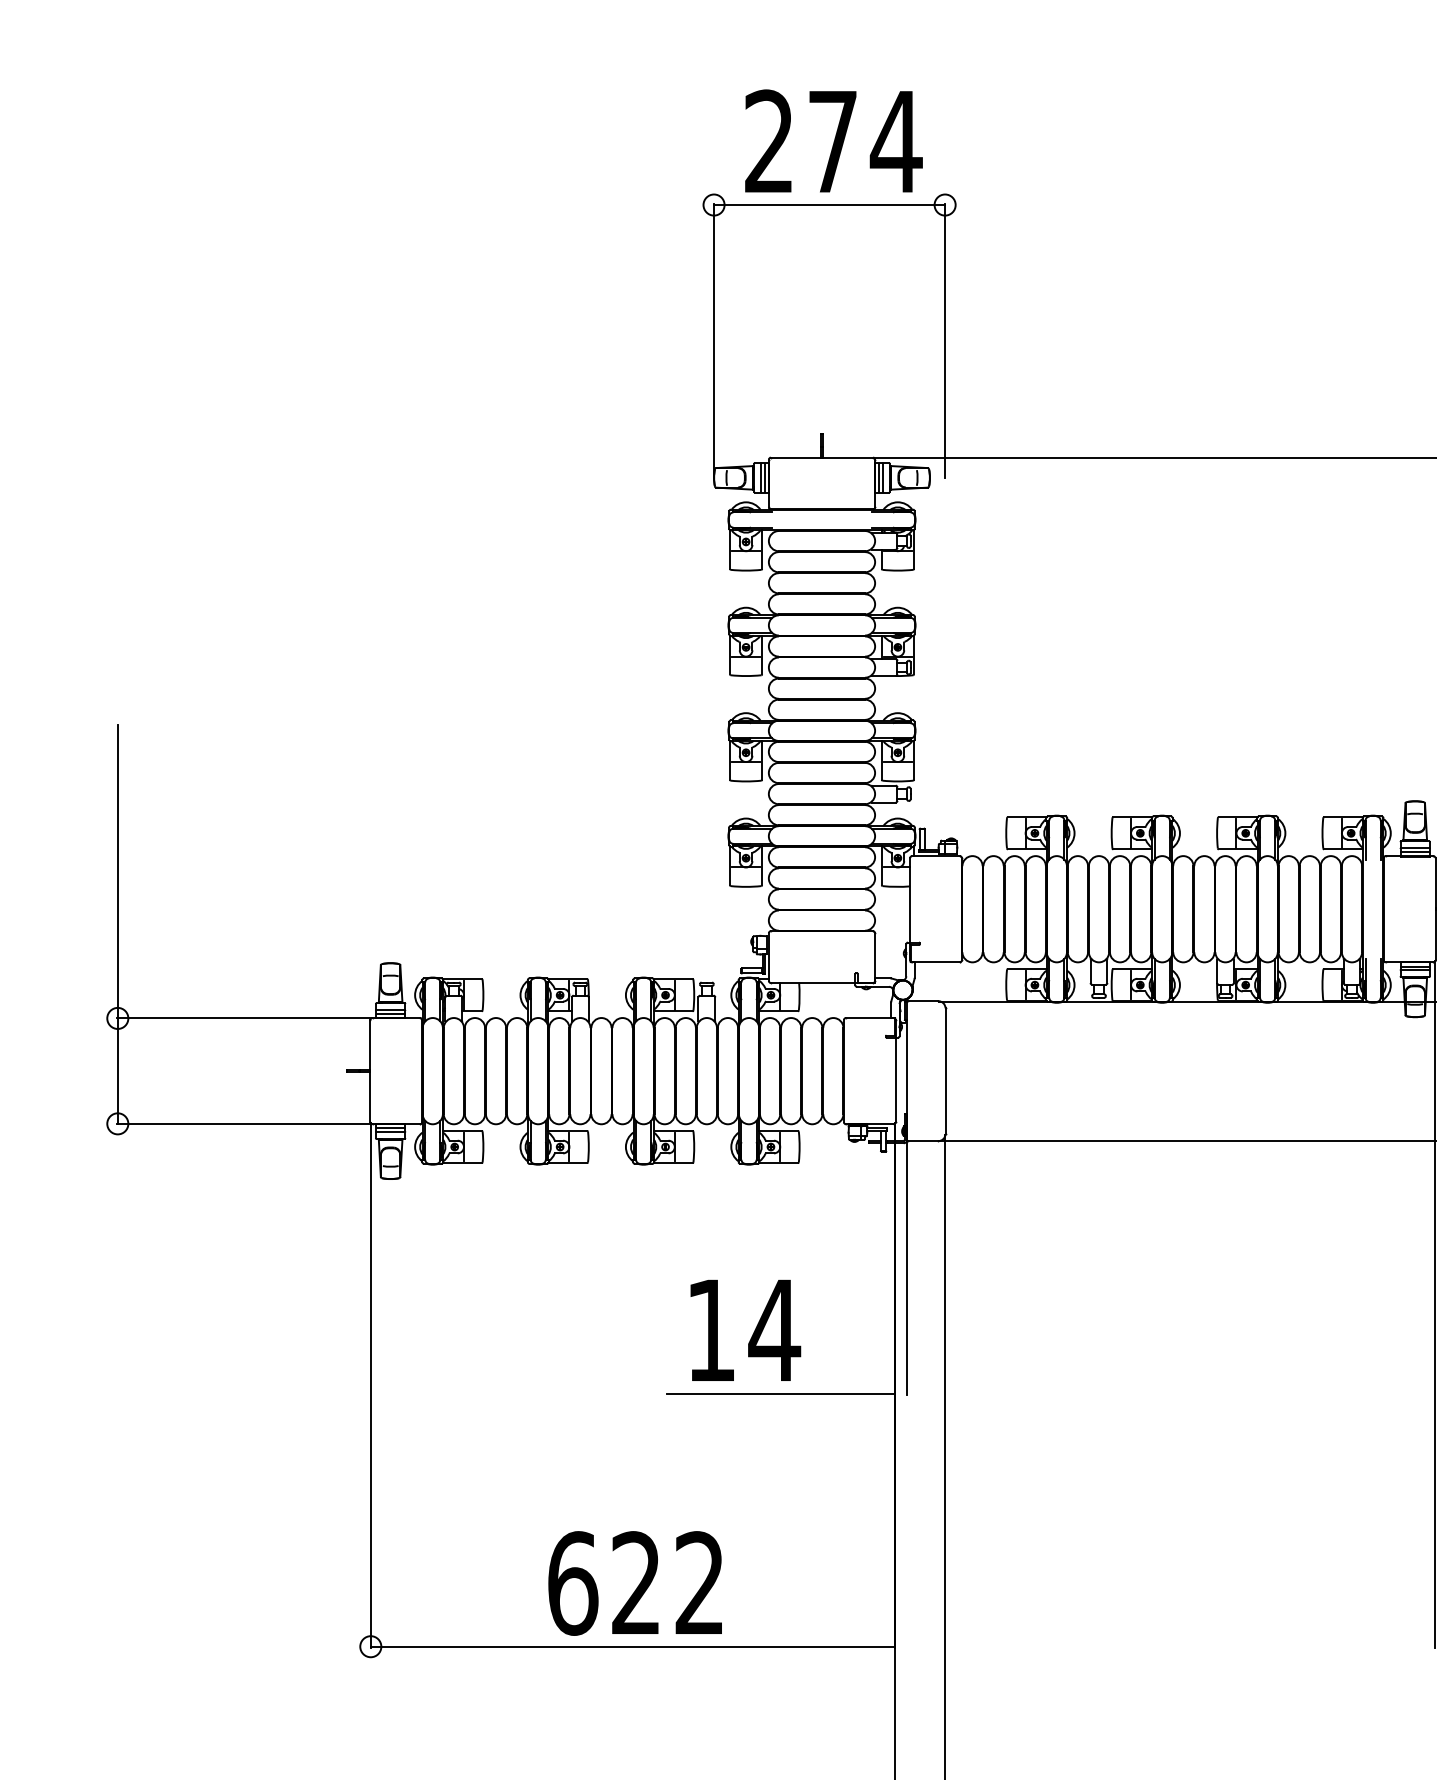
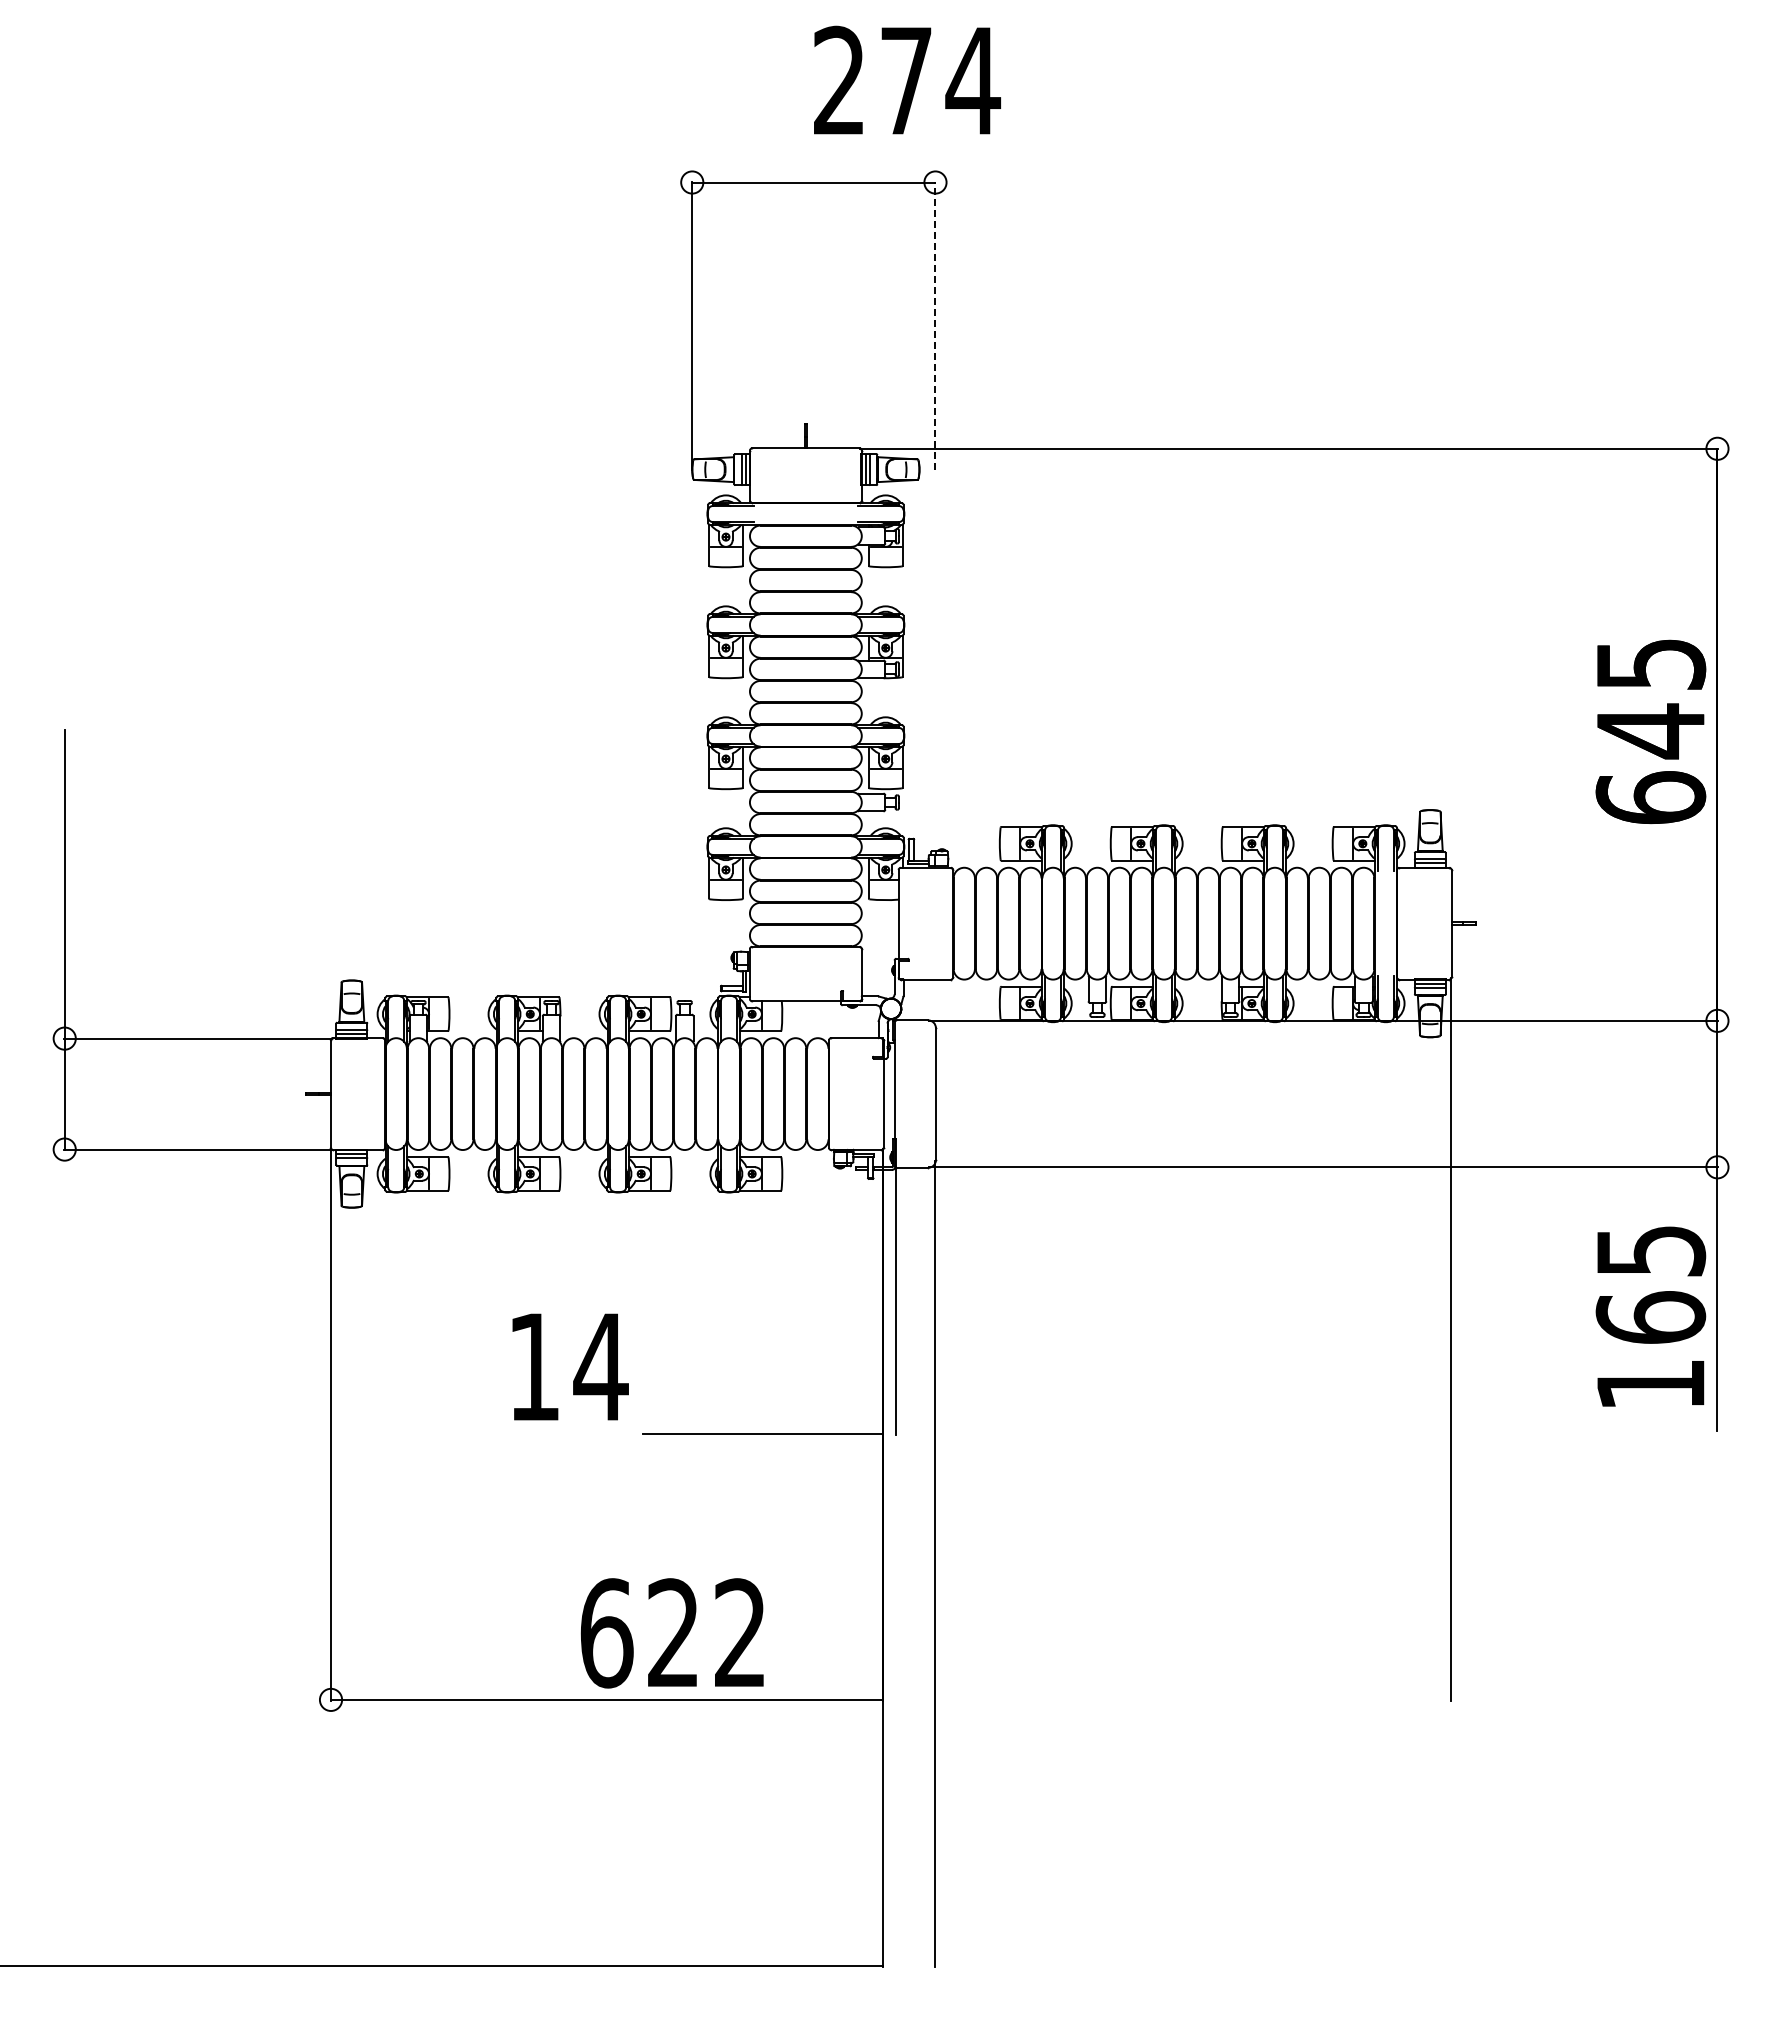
text: (833, 140) -> (907, 79), moved
line: (945, 340) -> (935, 325), solid -> dashed
text: (745, 1329) -> (570, 1366), moved
text: (634, 1583) -> (671, 1633), moved

